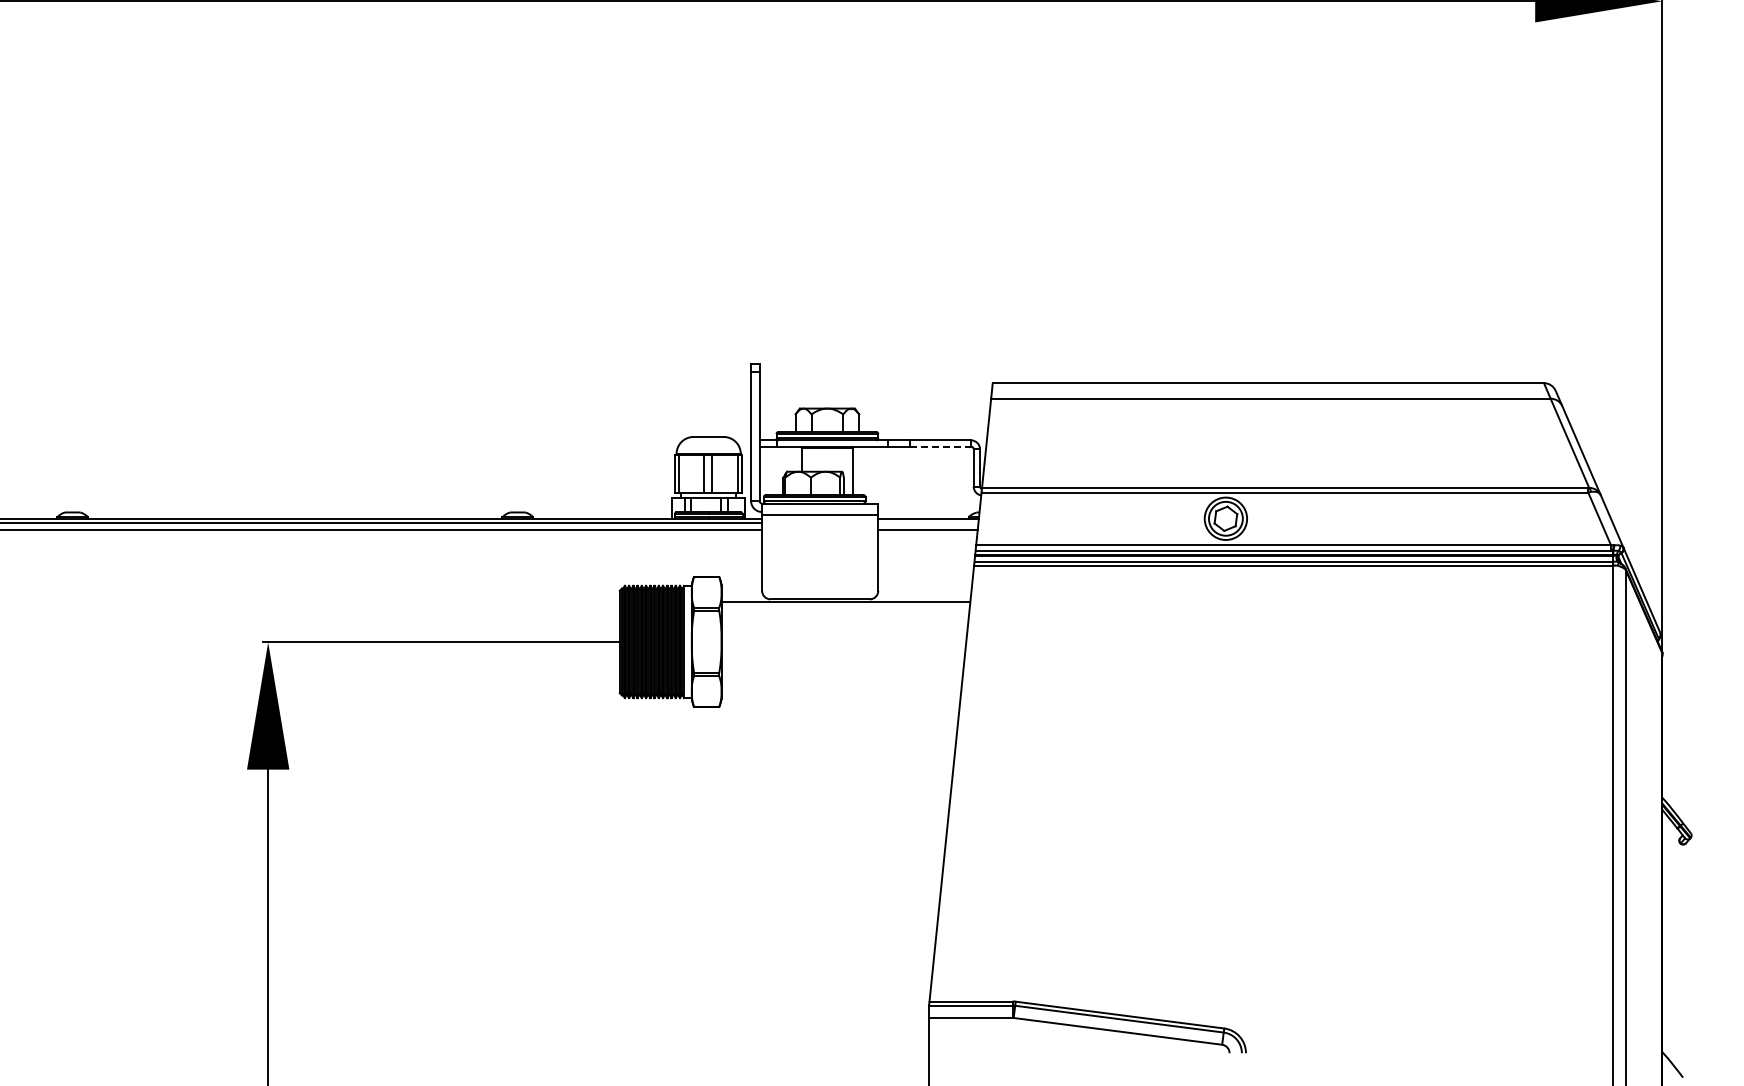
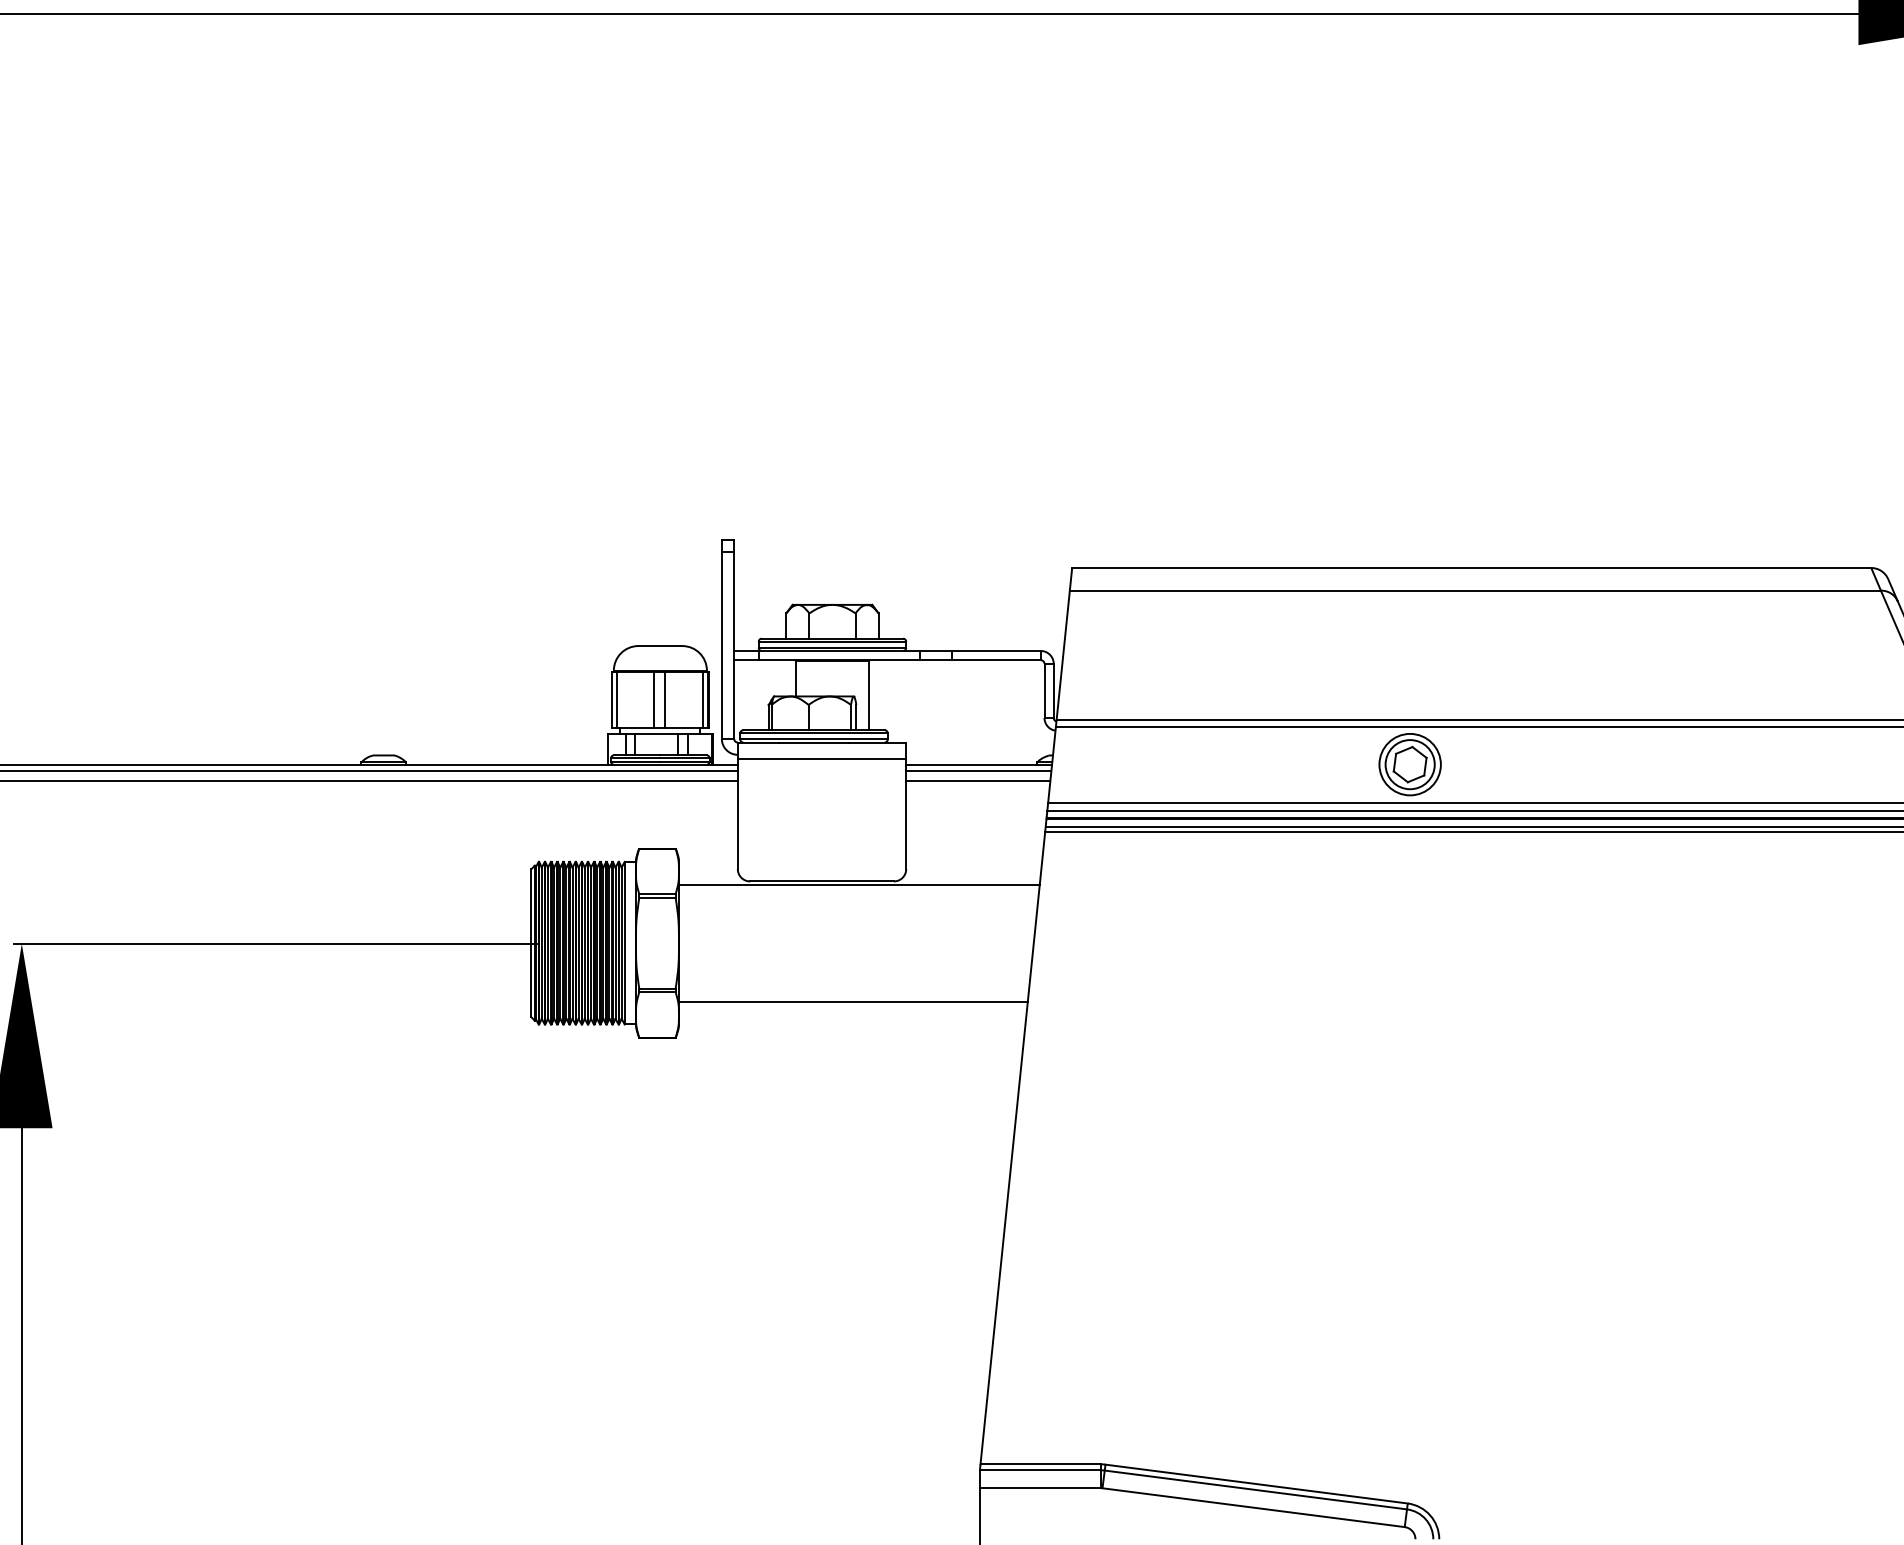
line: (940, 446) -> (996, 659), dashed -> solid
line: (928, 523) -> (979, 771), added
line: (841, 682) -> (852, 1001), added

